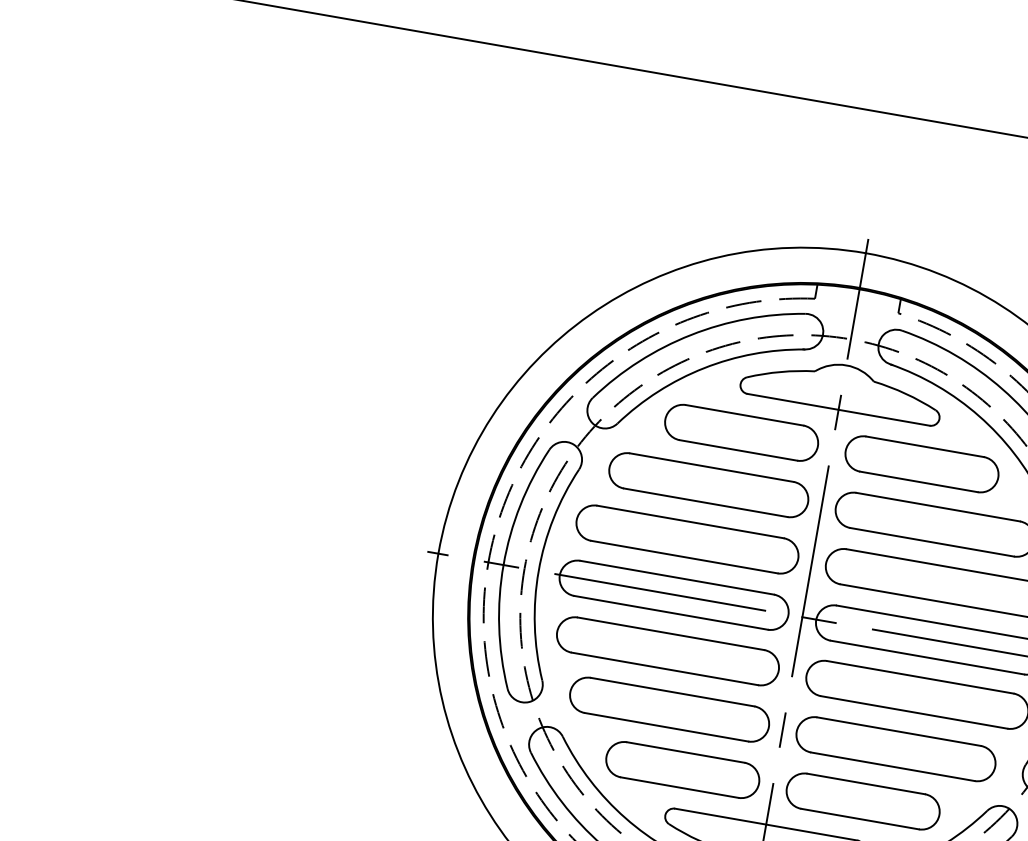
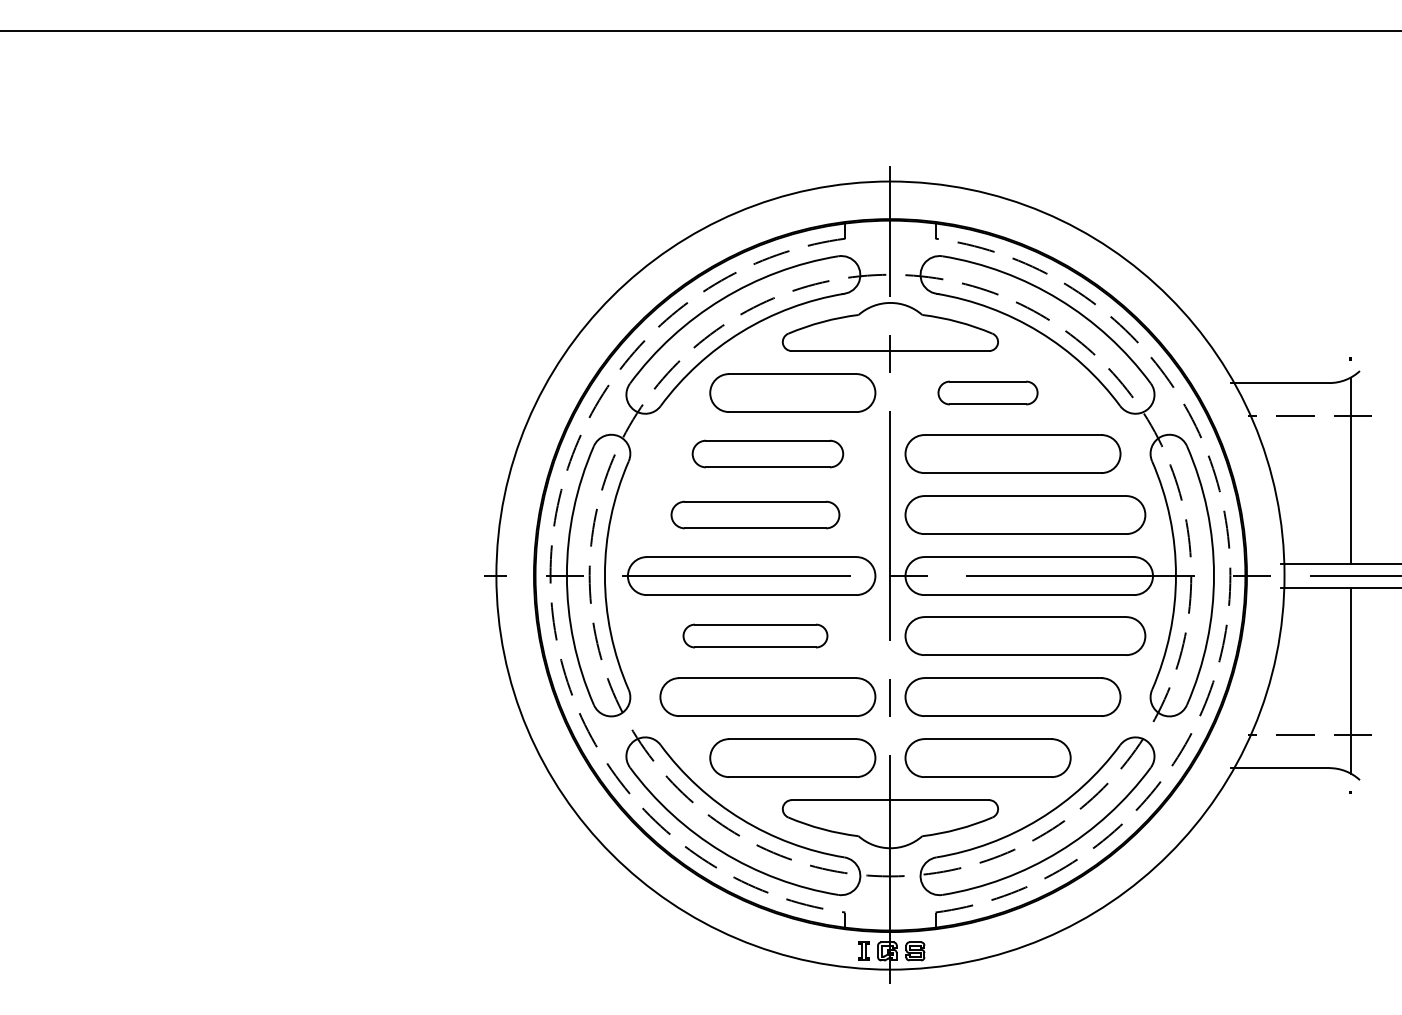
part: (921, 463) -> (987, 392), size x0.6
part: (708, 484) -> (767, 453), size x0.7
part: (687, 539) -> (755, 514), size x0.7
part: (668, 650) -> (755, 635), size x0.6

